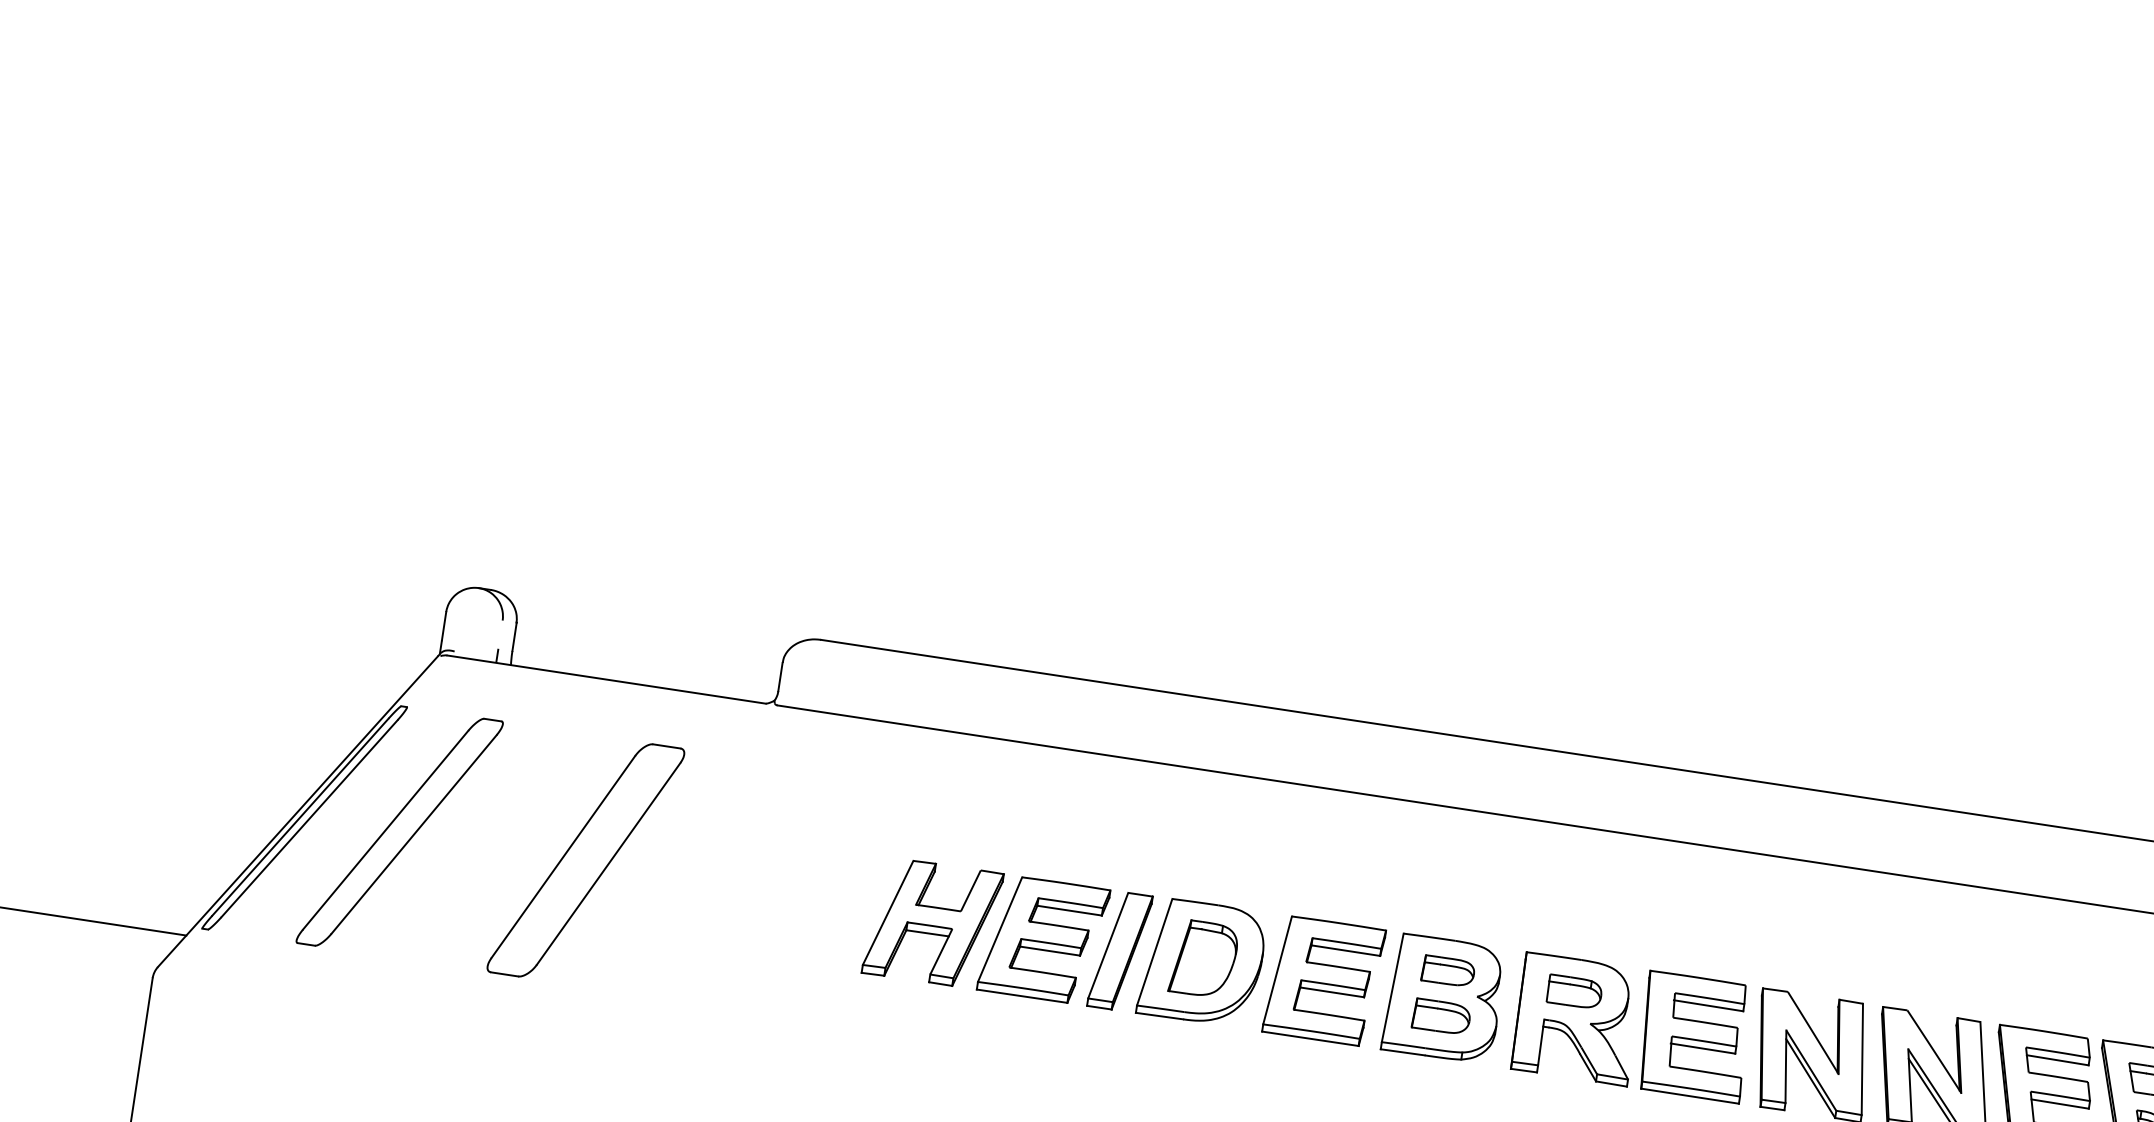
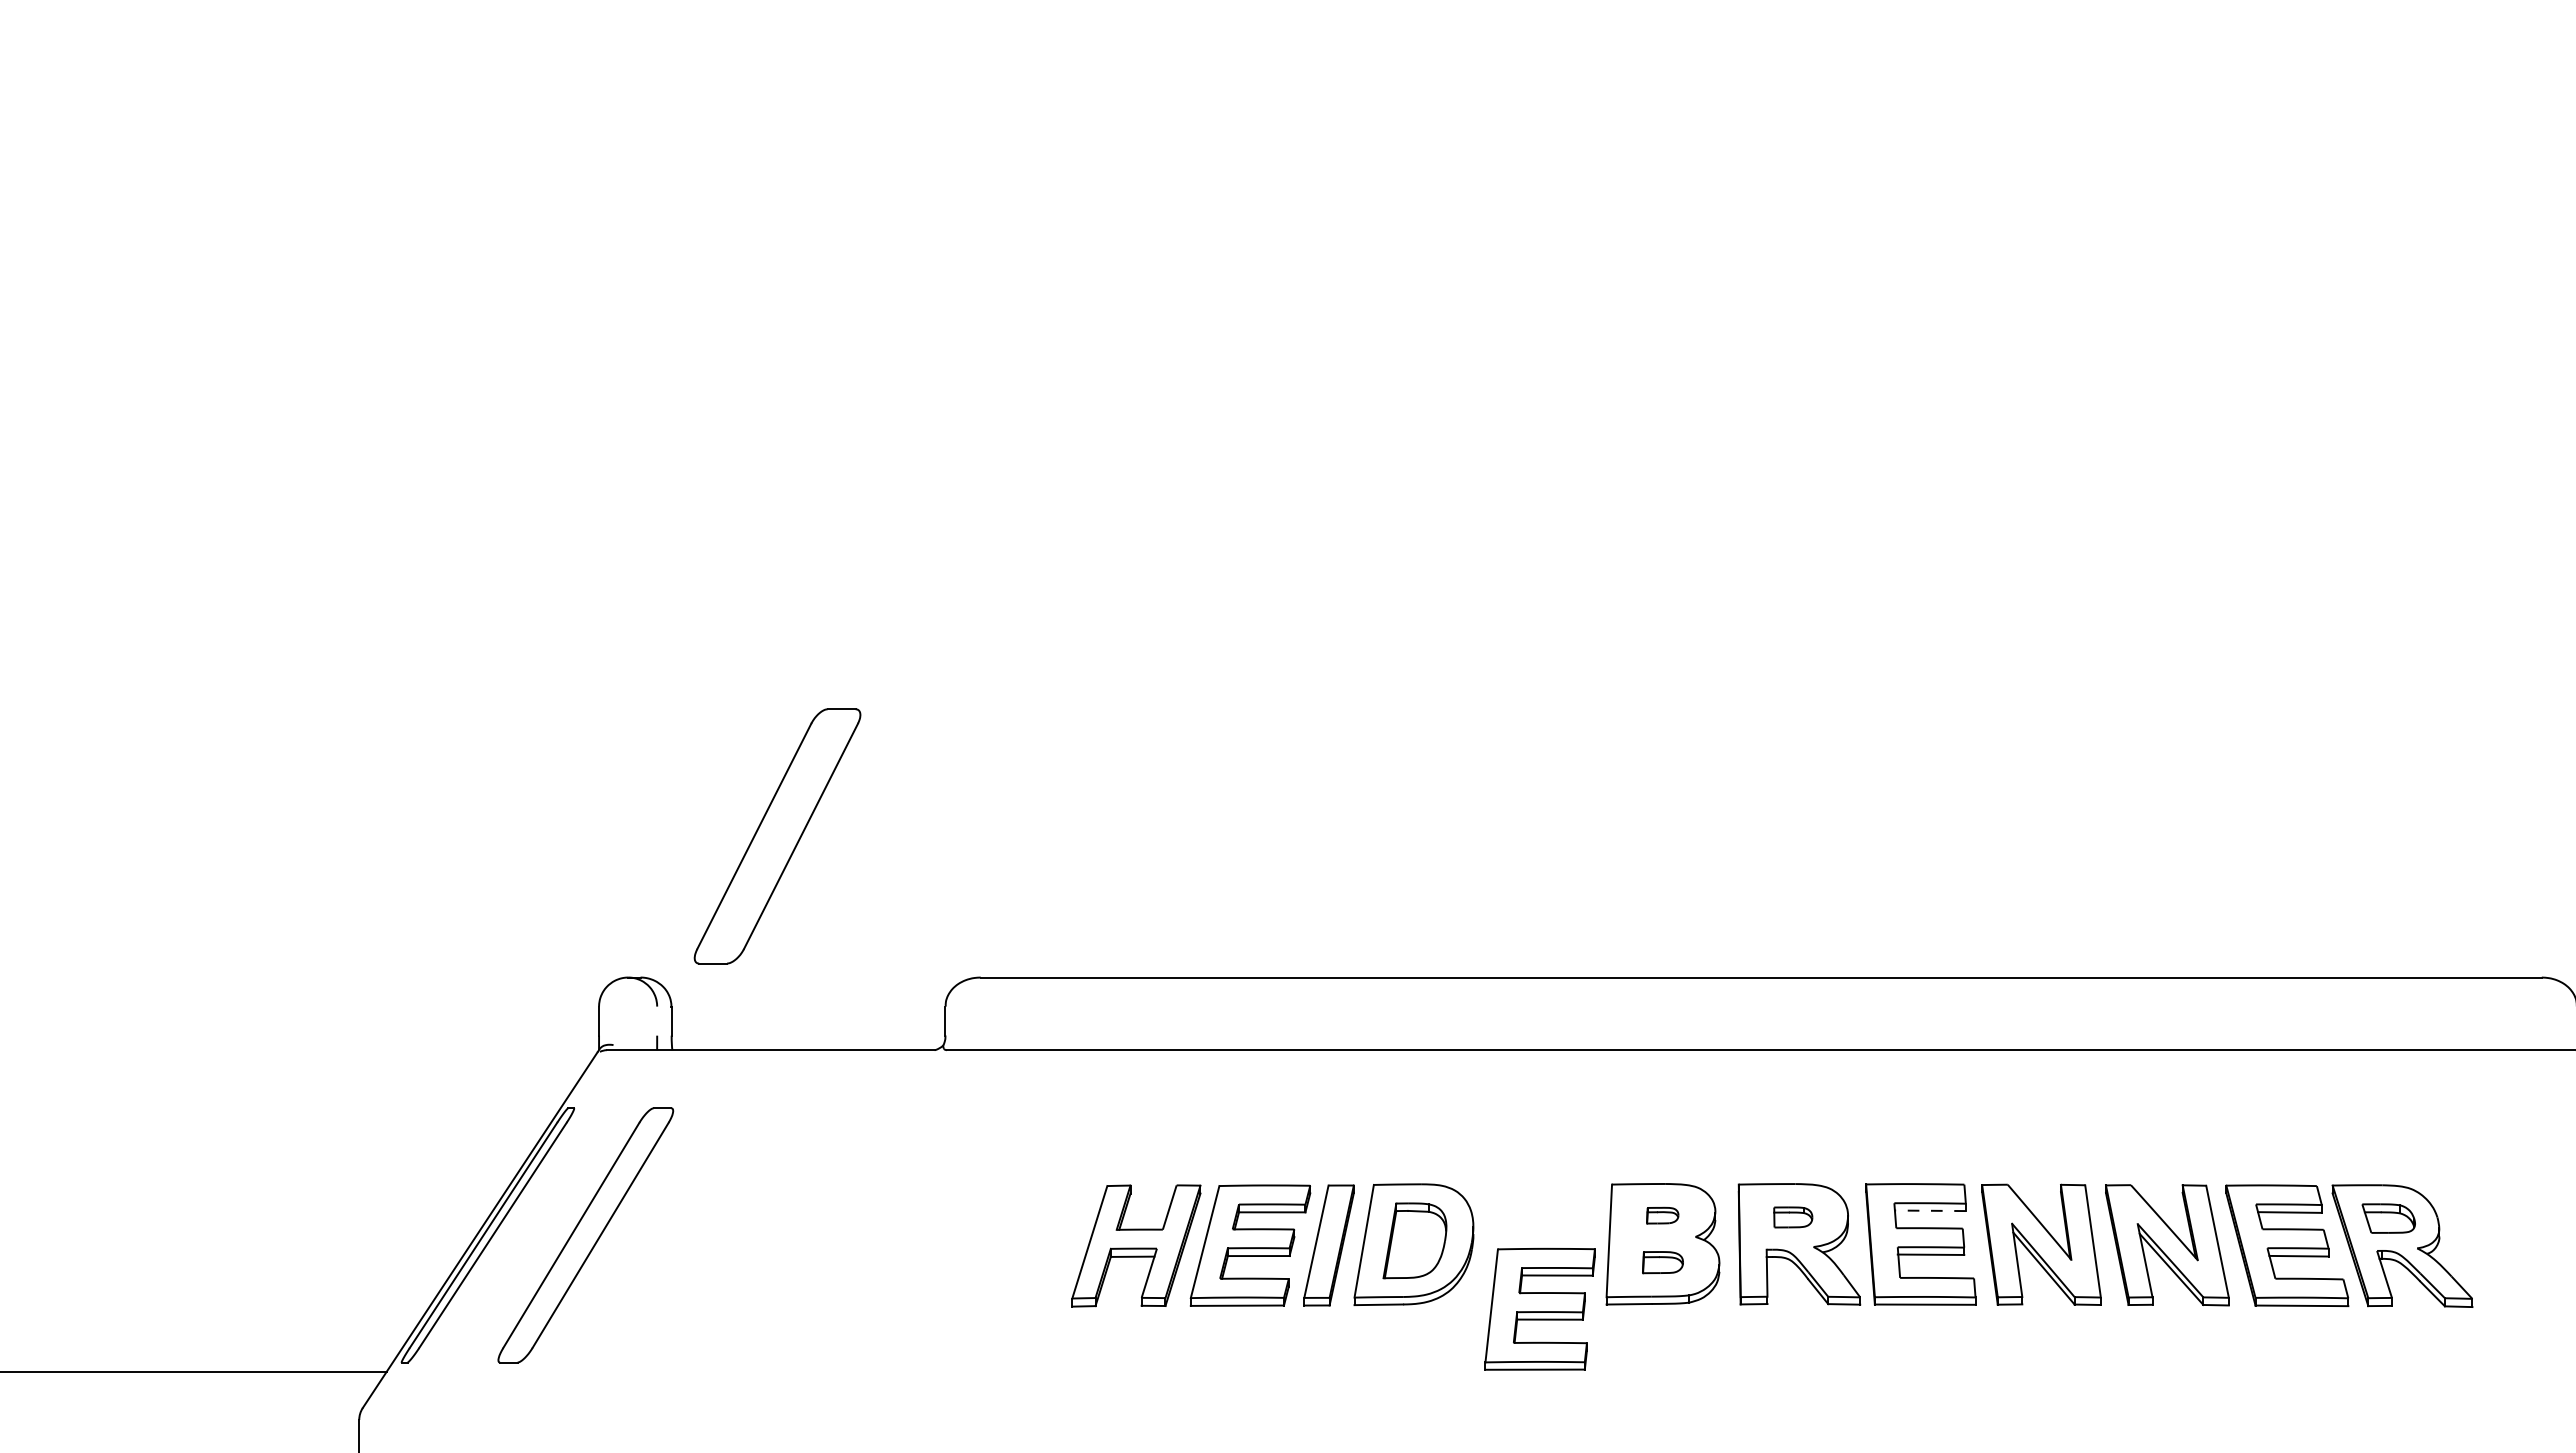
part: (585, 860) -> (777, 836), moved
part: (1448, 971) -> (1662, 1215), size x0.6
part: (1323, 980) -> (1539, 1309), moved
part: (1575, 992) -> (1793, 1217), size x0.7
line: (1709, 1005) -> (1930, 1210), solid -> dashed
part: (1441, 1016) -> (1662, 1262), size x0.7

